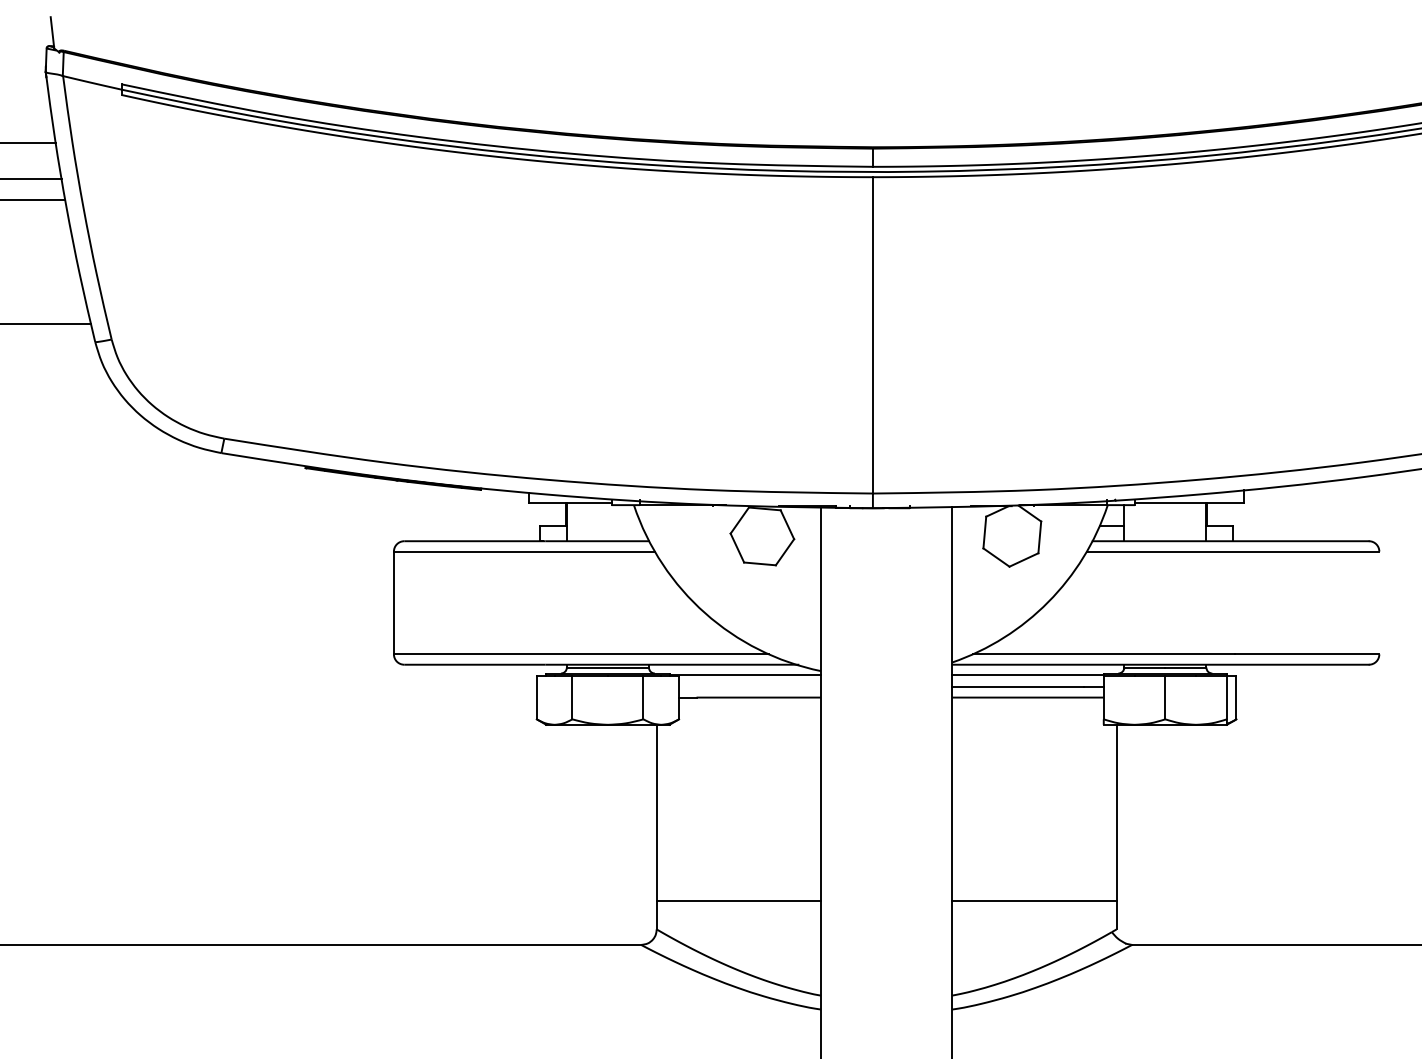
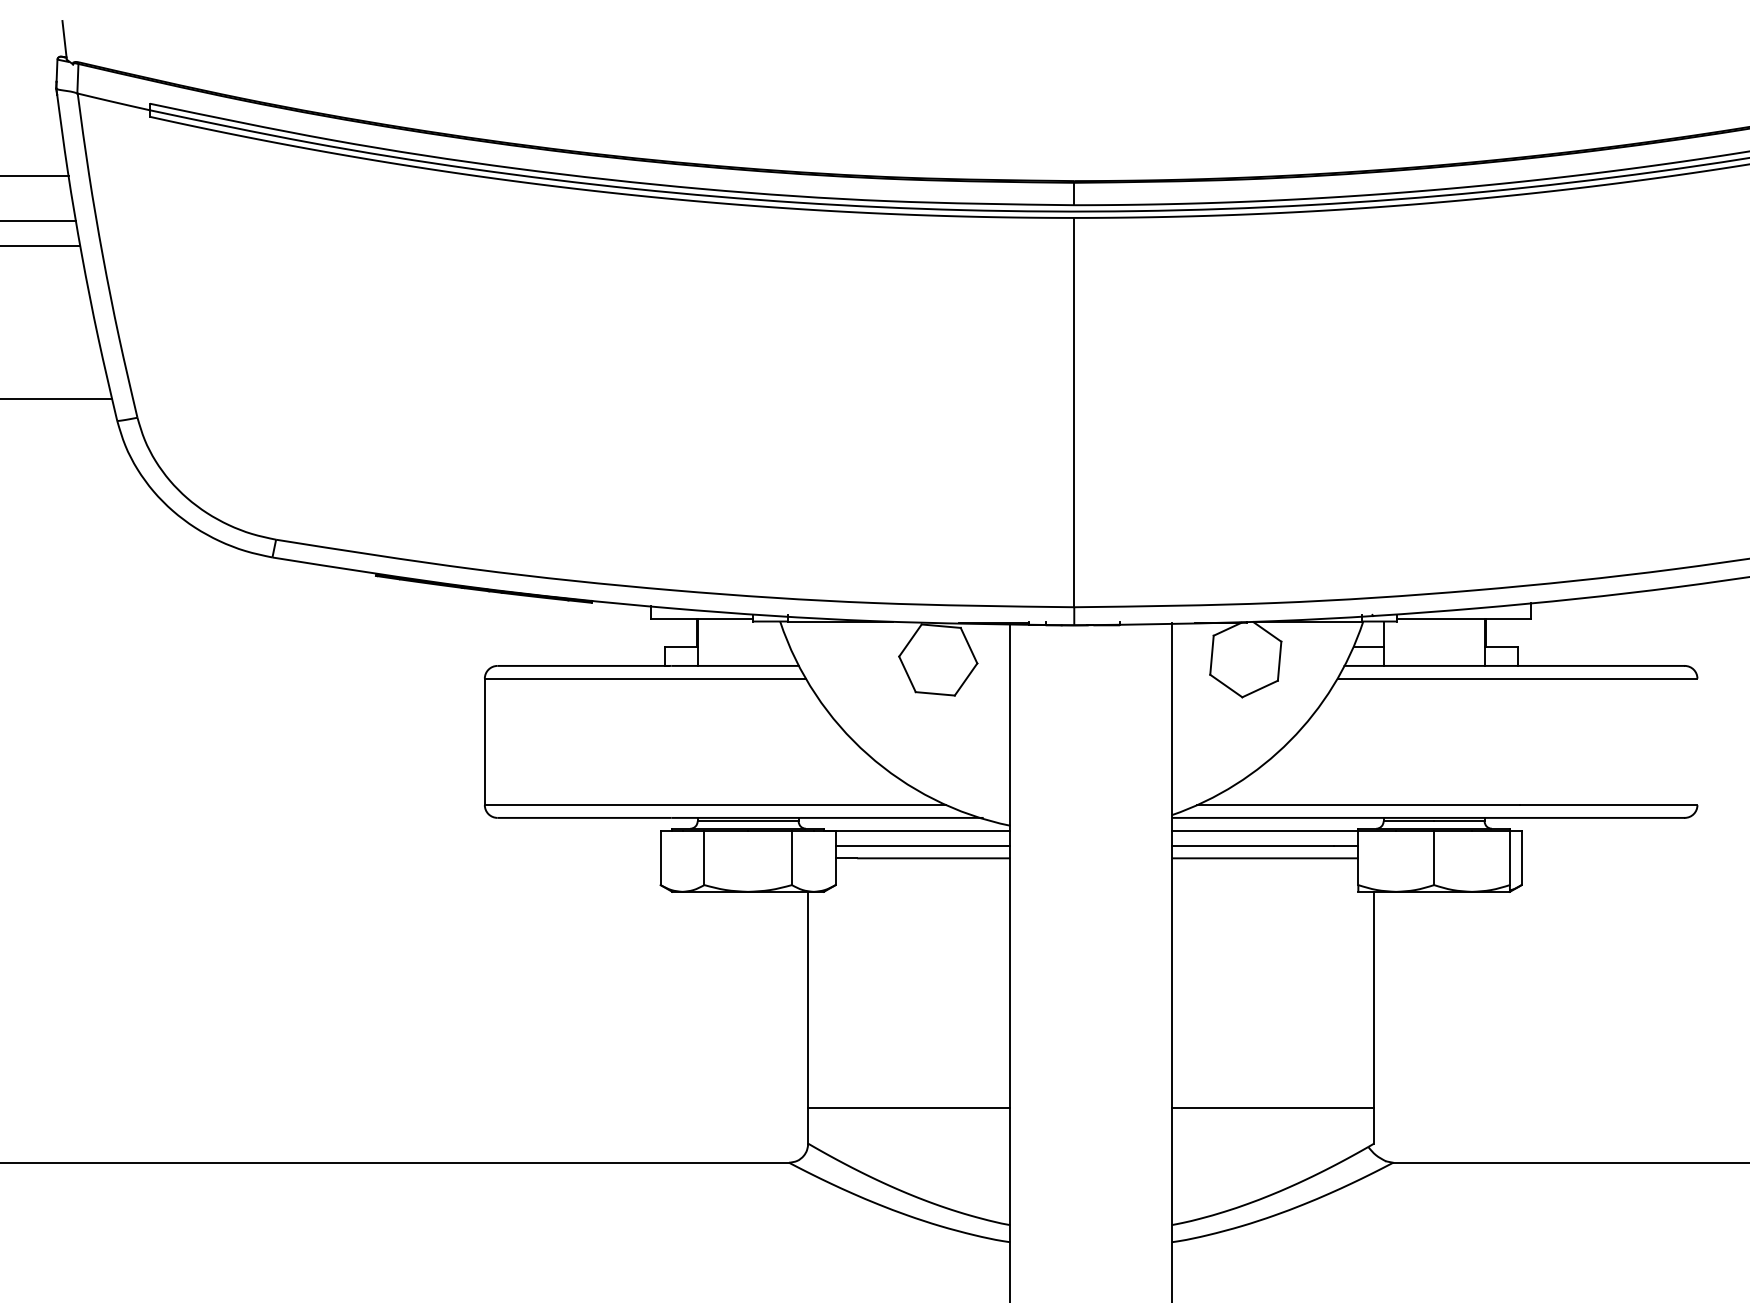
line: (749, 687) -> (922, 845), added

